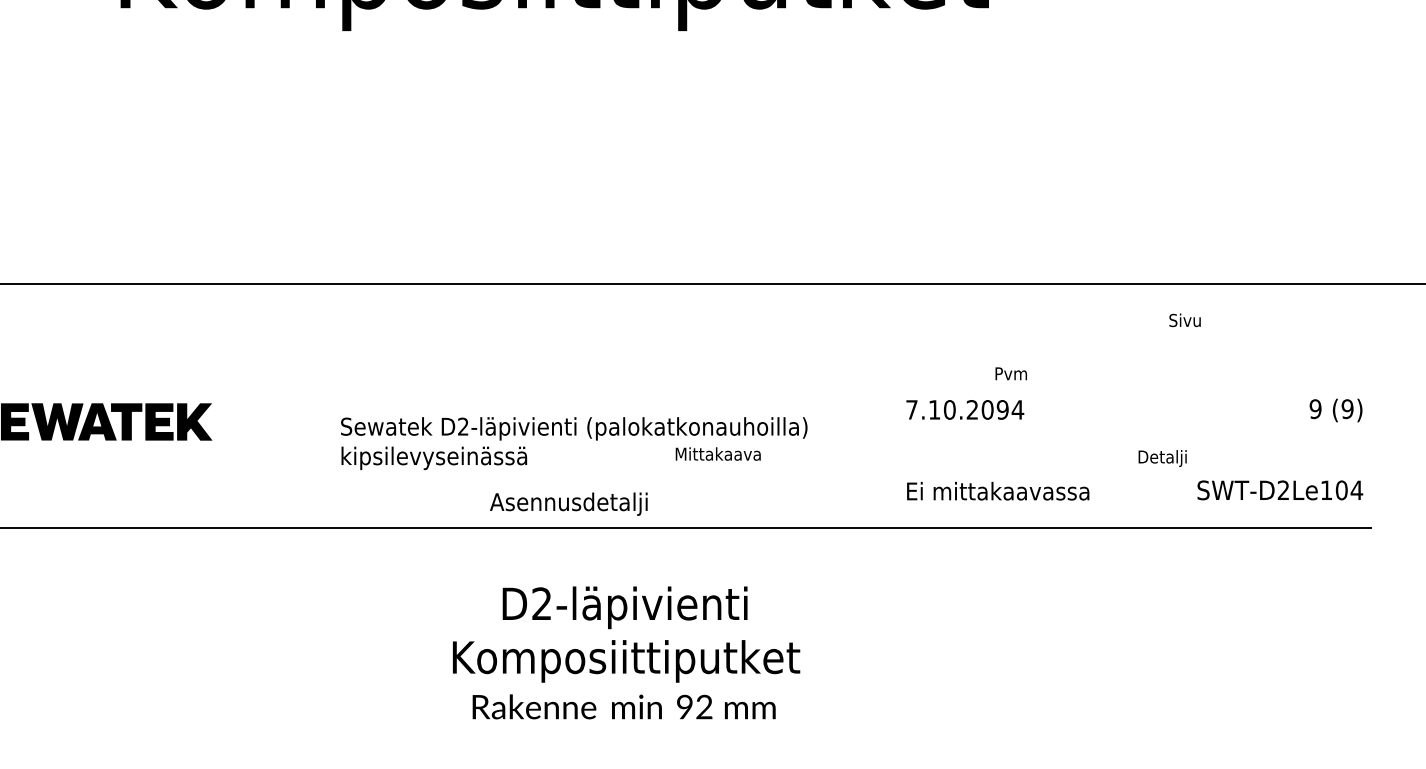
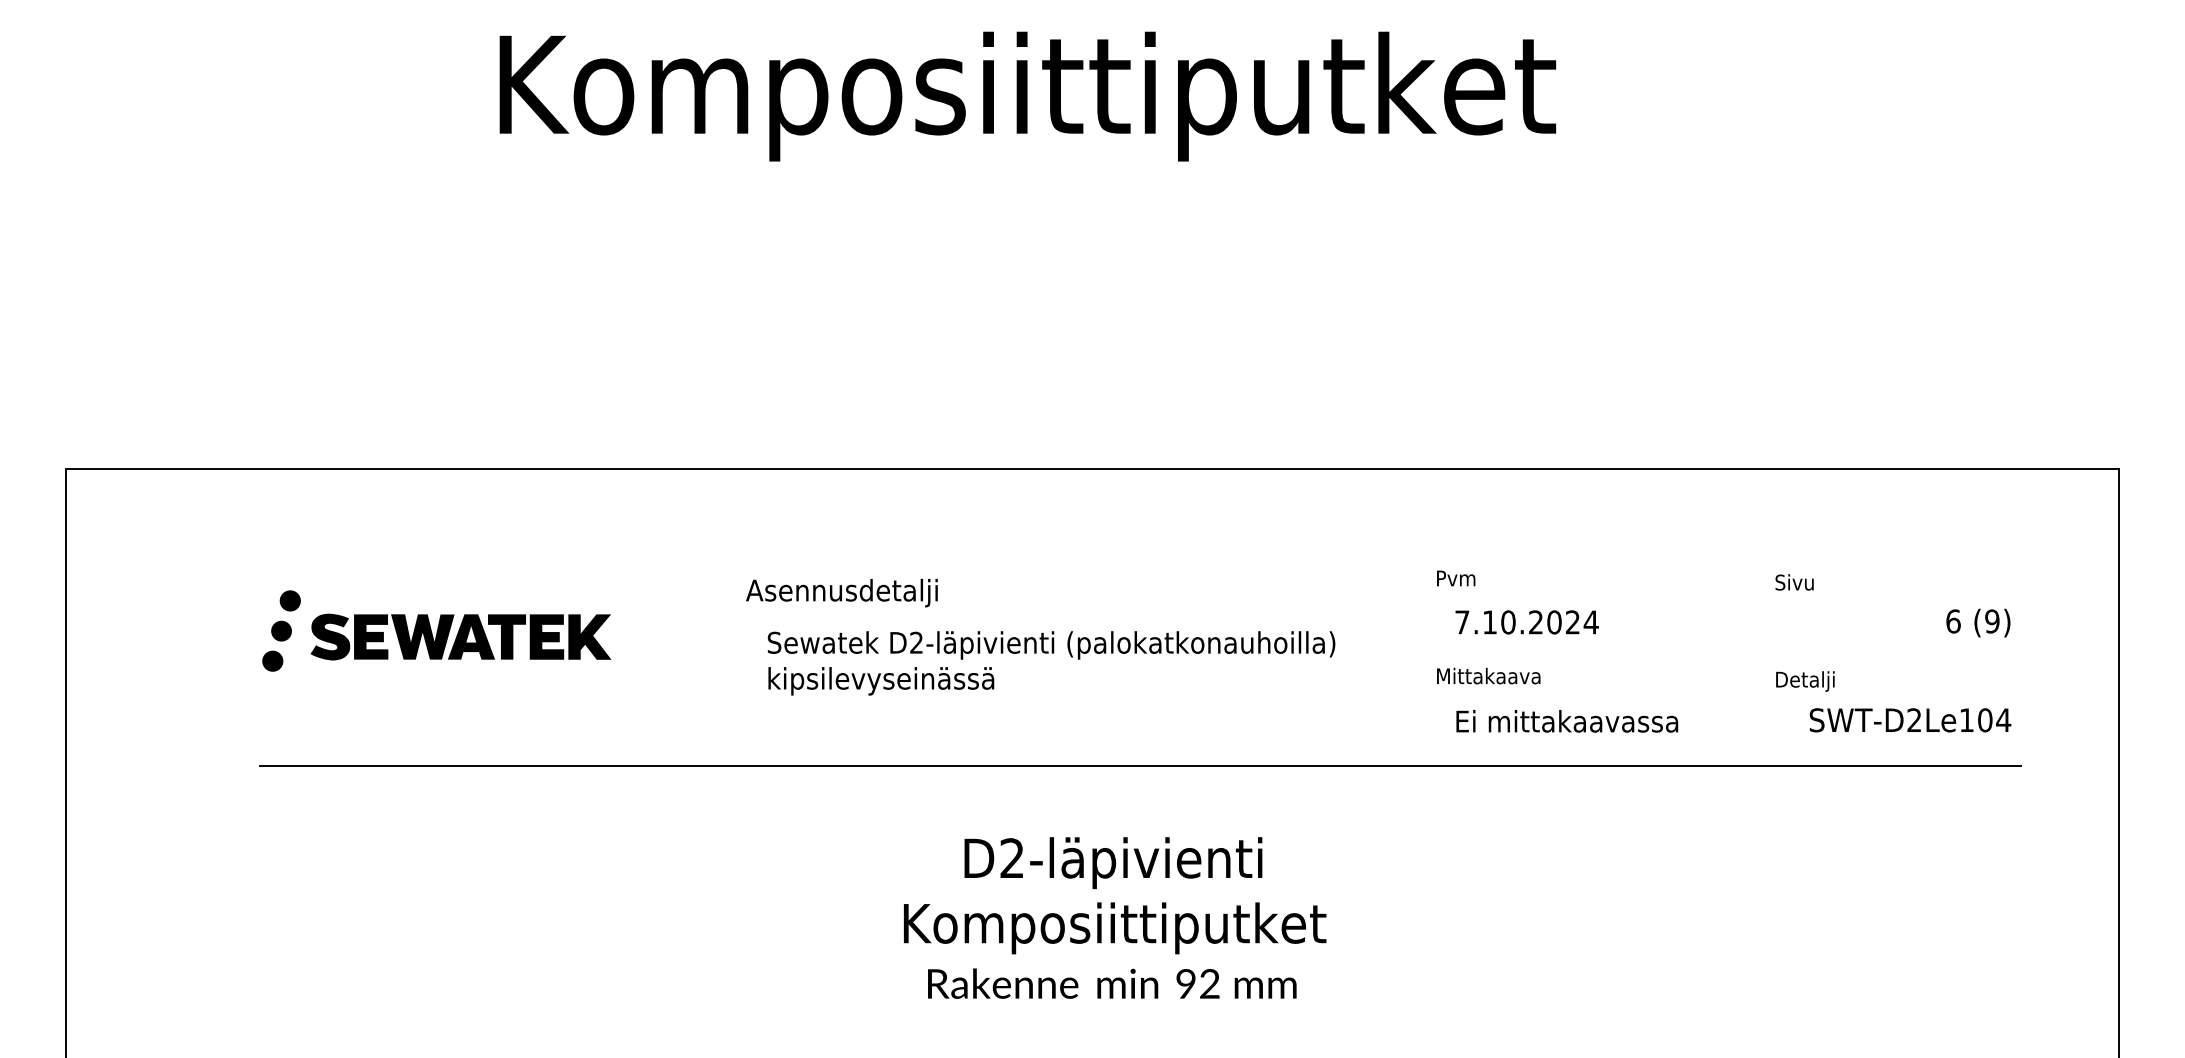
text: (1184, 320) -> (1794, 582), moved
text: (1011, 373) -> (1456, 578), moved
text: (1002, 409) -> (1572, 622), 7.10.2094 -> 7.10.2024
text: (1315, 409) -> (1953, 621), 9 -> 6
text: (718, 453) -> (1488, 675), moved
text: (1162, 458) -> (1805, 681), moved
text: (568, 504) -> (841, 593), moved

